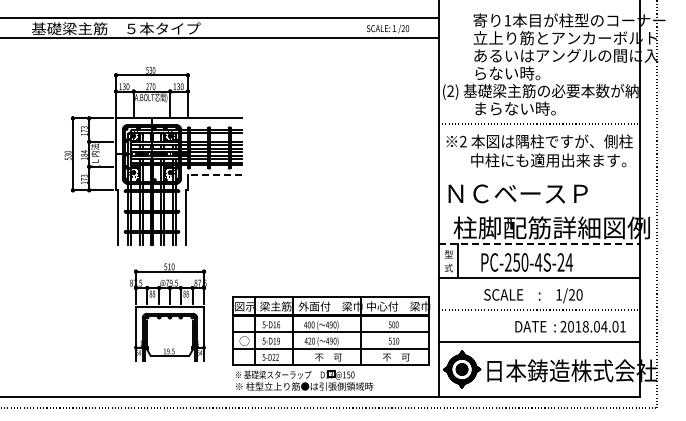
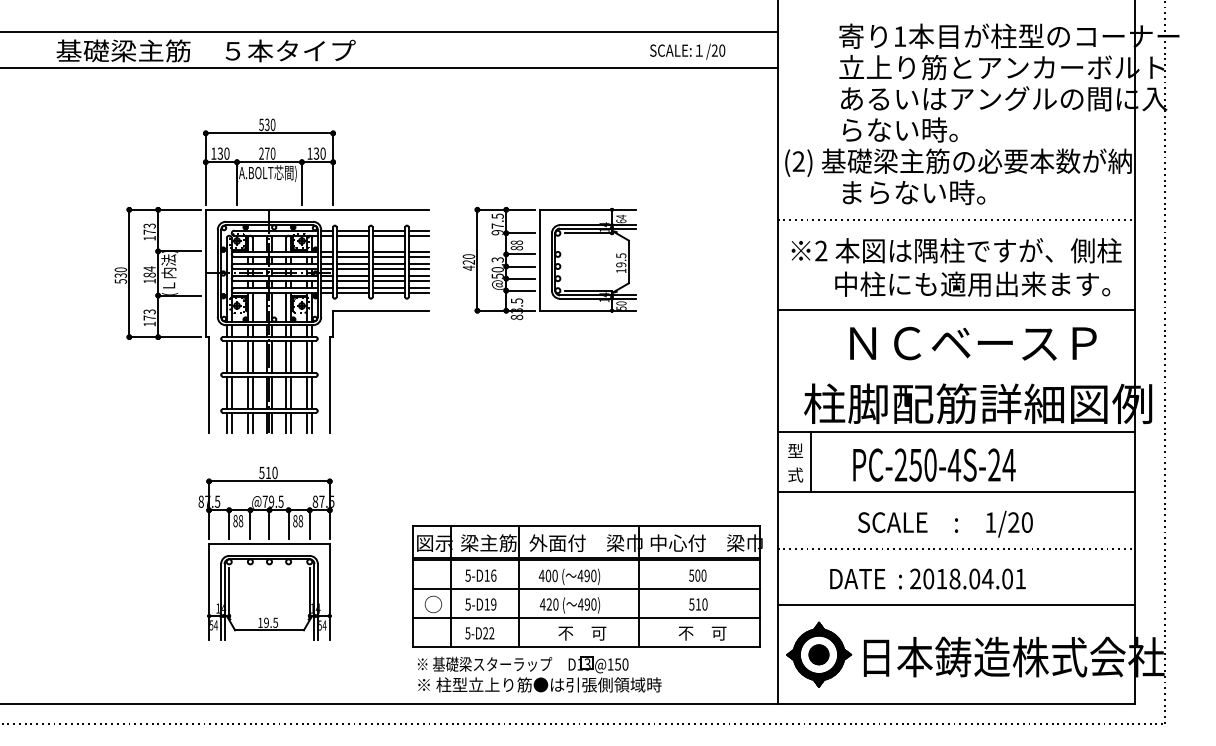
part: (310, 148) -> (550, 263), added
line: (214, 175) -> (380, 310), dashed -> solid
line: (539, 175) -> (956, 310), added
text: (517, 193) -> (972, 342), moved
line: (539, 243) -> (956, 431), dashed -> solid
part: (168, 312) -> (266, 553), moved
text: (570, 326) -> (927, 578), moved

